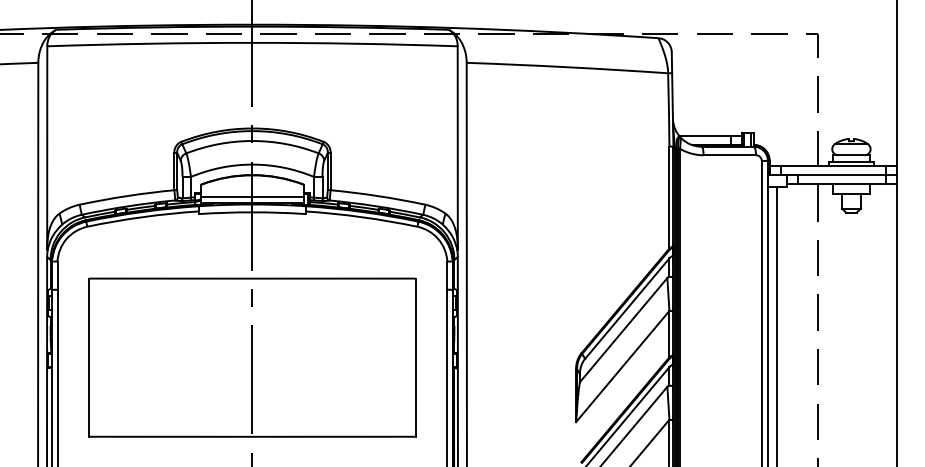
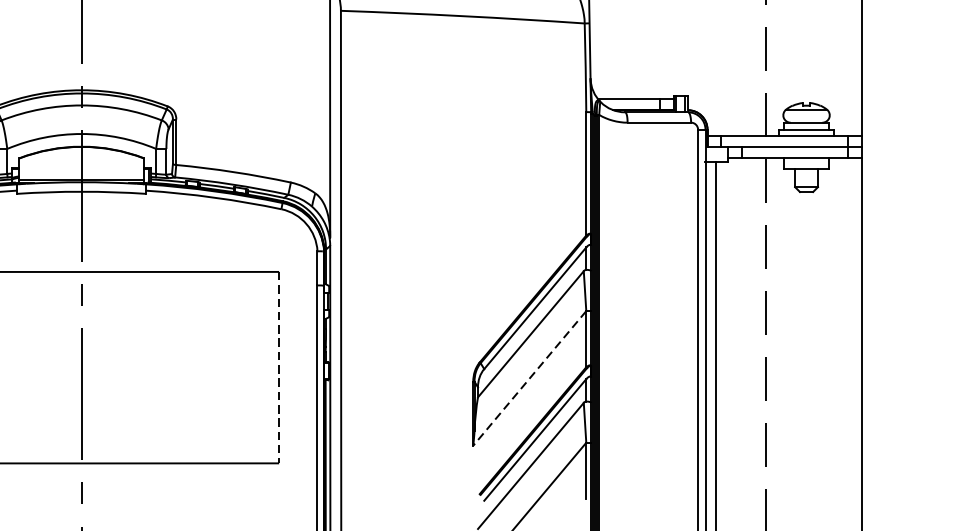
line: (252, 196) -> (81, 172), removed
line: (415, 358) -> (278, 368), solid -> dashed
line: (622, 366) -> (529, 378), solid -> dashed

